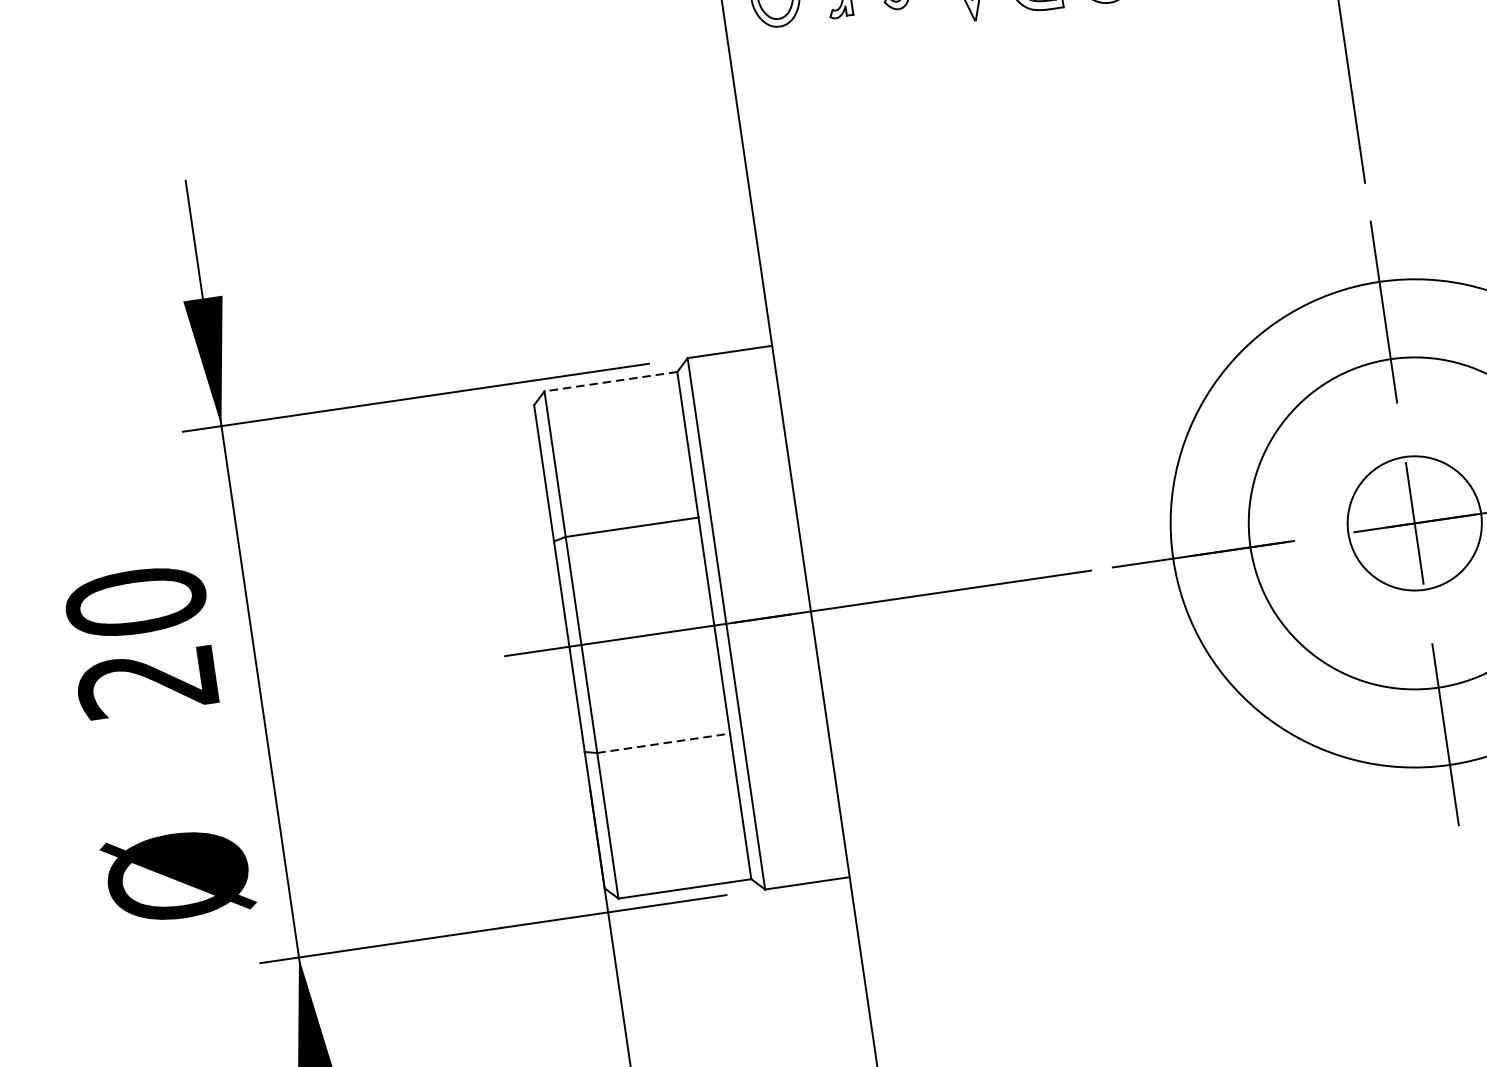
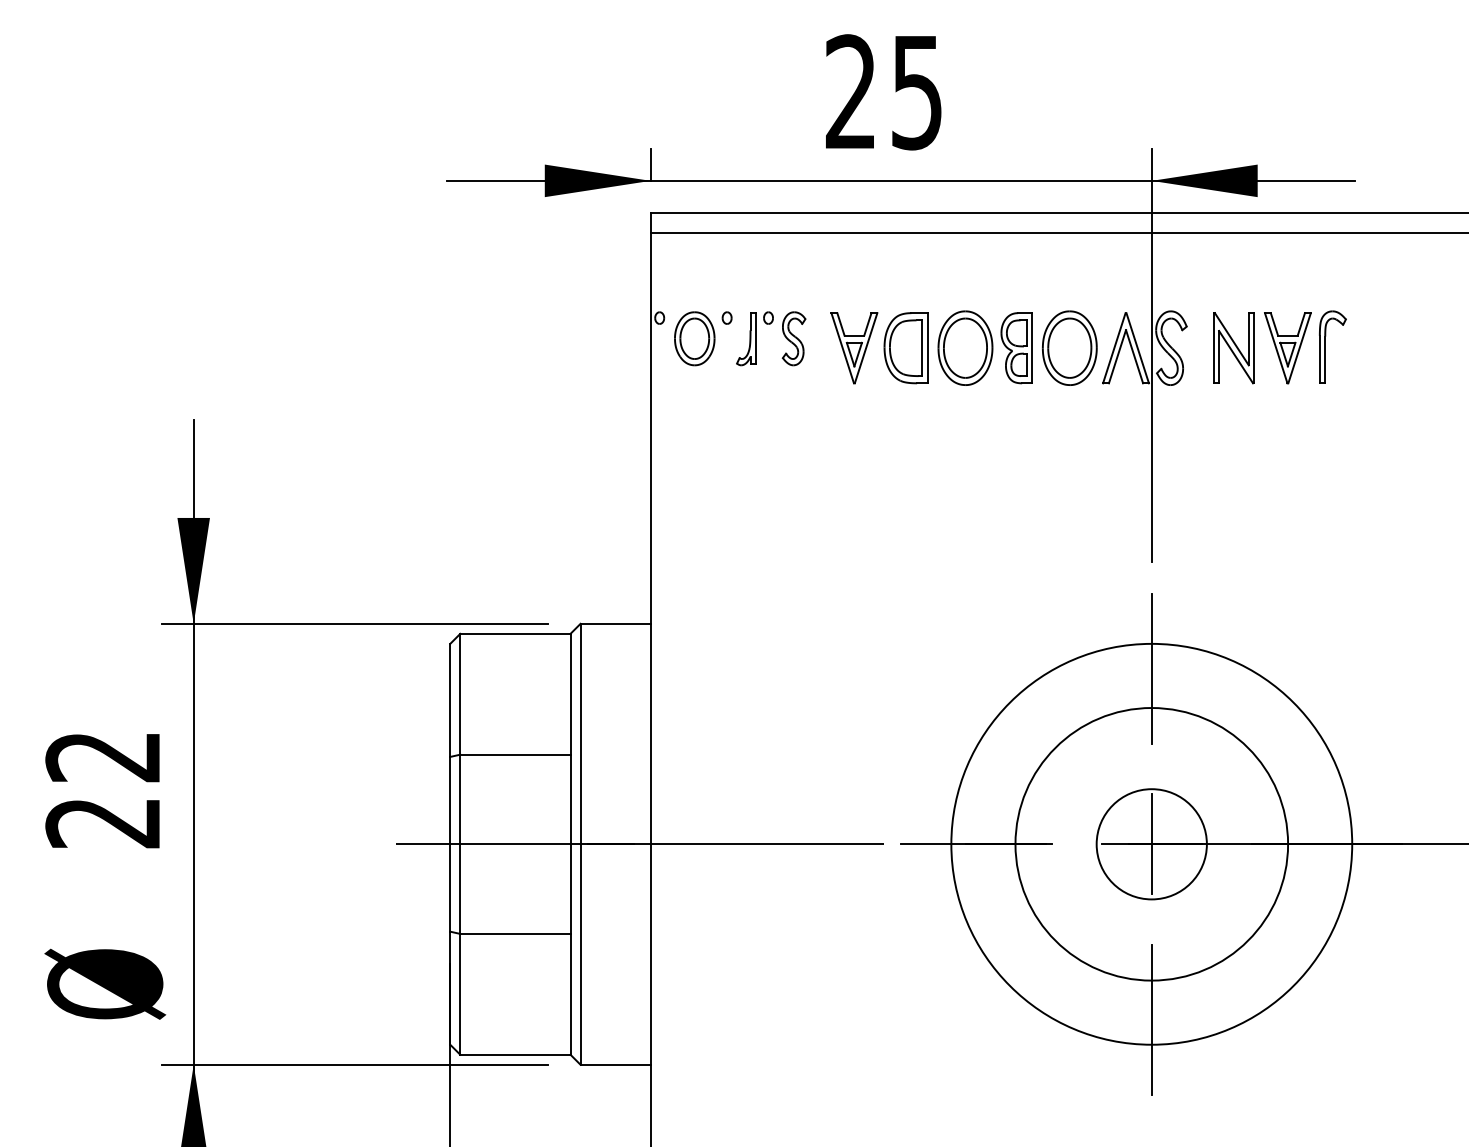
line: (609, 381) -> (514, 633), dashed -> solid
text: (136, 601) -> (103, 756), 20 -> 22
line: (663, 742) -> (515, 933), dashed -> solid

